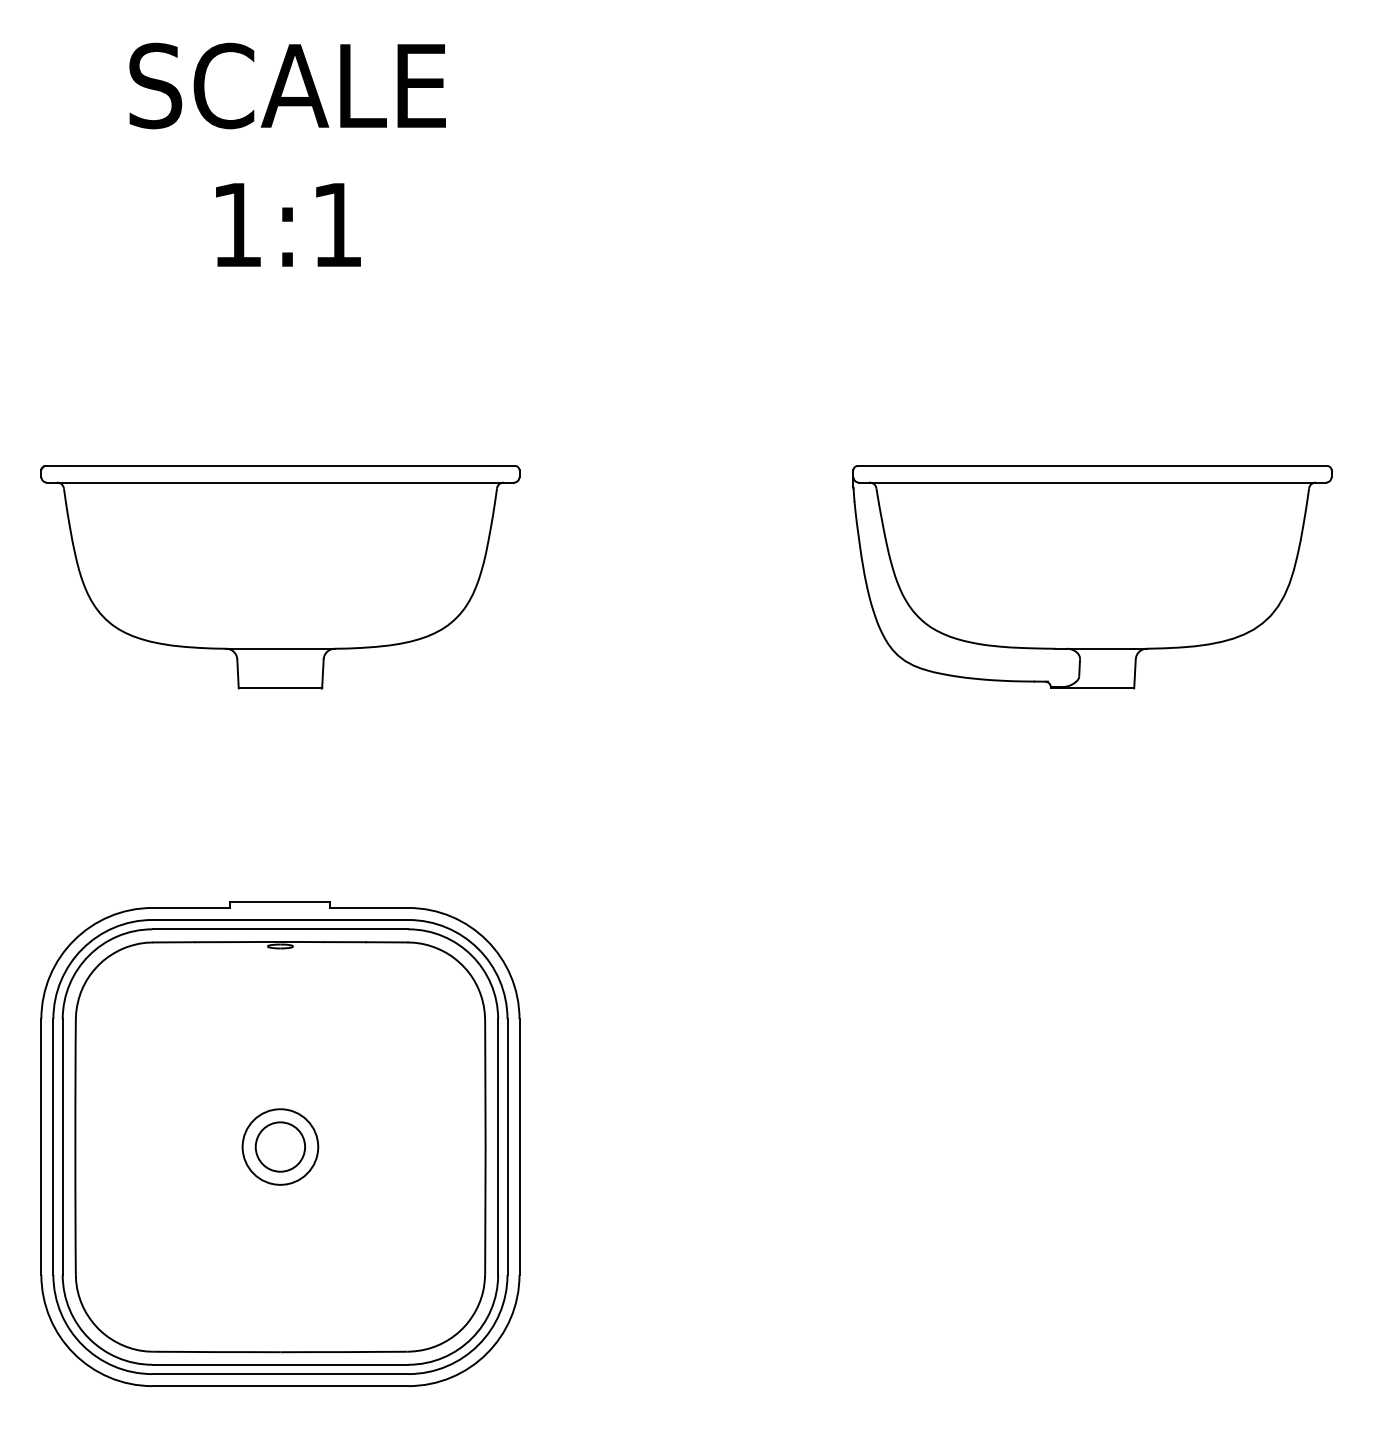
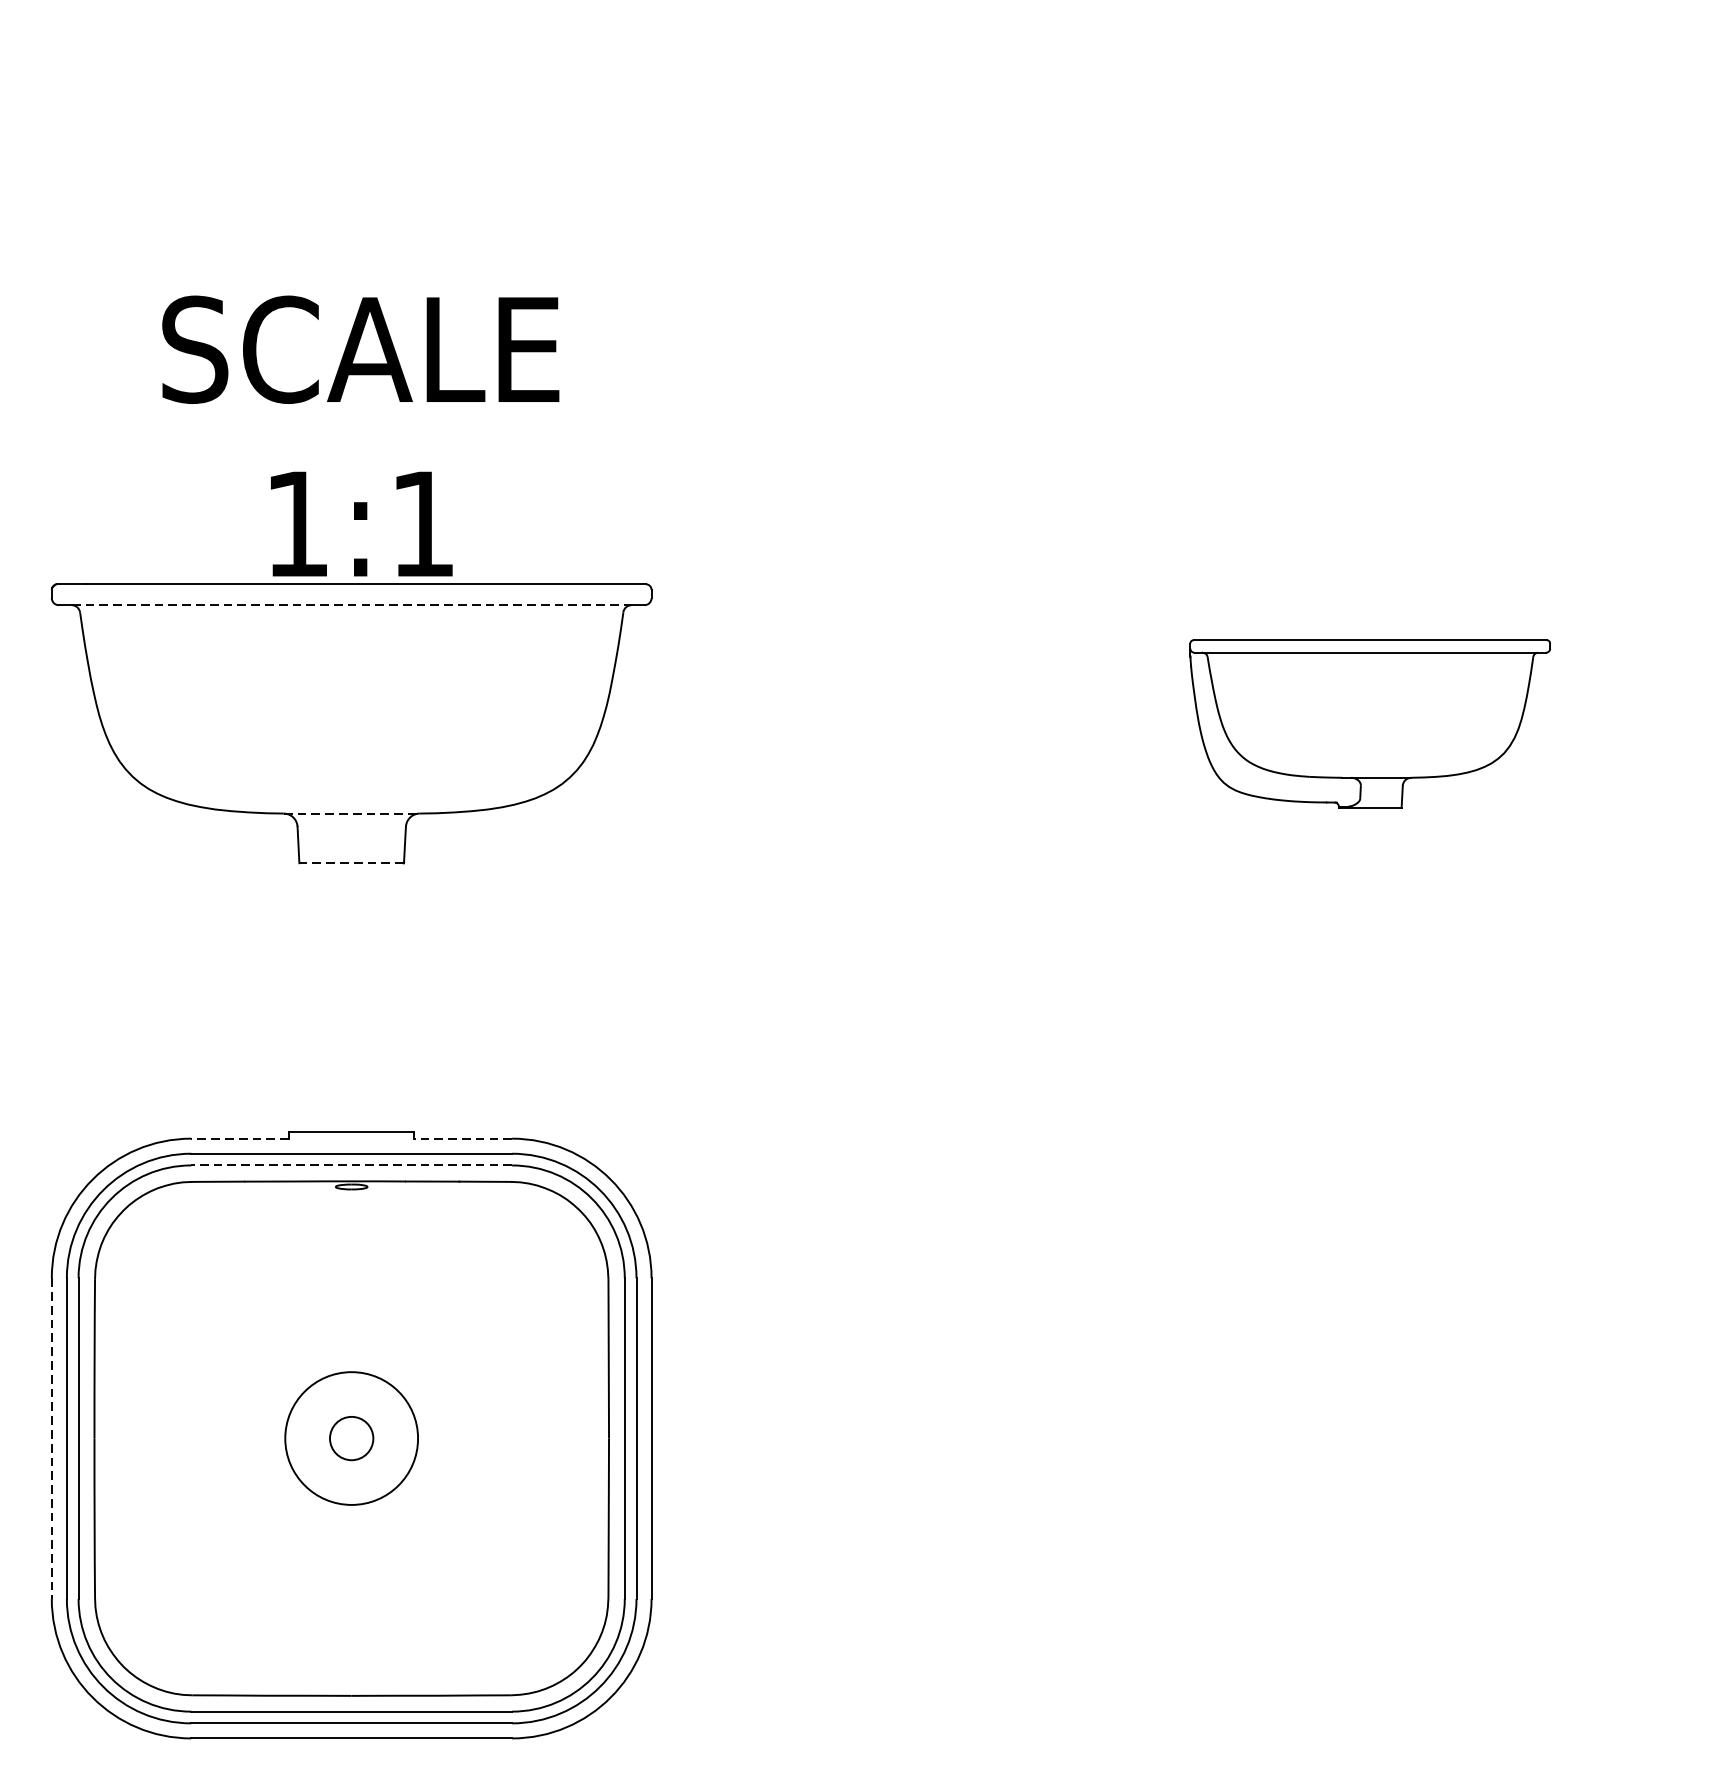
text: (287, 154) -> (360, 435), moved
line: (280, 482) -> (351, 605), solid -> dashed
part: (1092, 577) -> (1370, 724), size x0.6
line: (281, 648) -> (353, 813), solid -> dashed
line: (280, 688) -> (351, 863), solid -> dashed
line: (191, 907) -> (240, 1138), solid -> dashed
line: (369, 907) -> (463, 1138), solid -> dashed
line: (280, 929) -> (351, 1165), solid -> dashed
circle: (280, 1146) -> (351, 1437), size x0.7
circle: (280, 1146) -> (351, 1437), size x1.4
line: (41, 1147) -> (51, 1439), solid -> dashed

